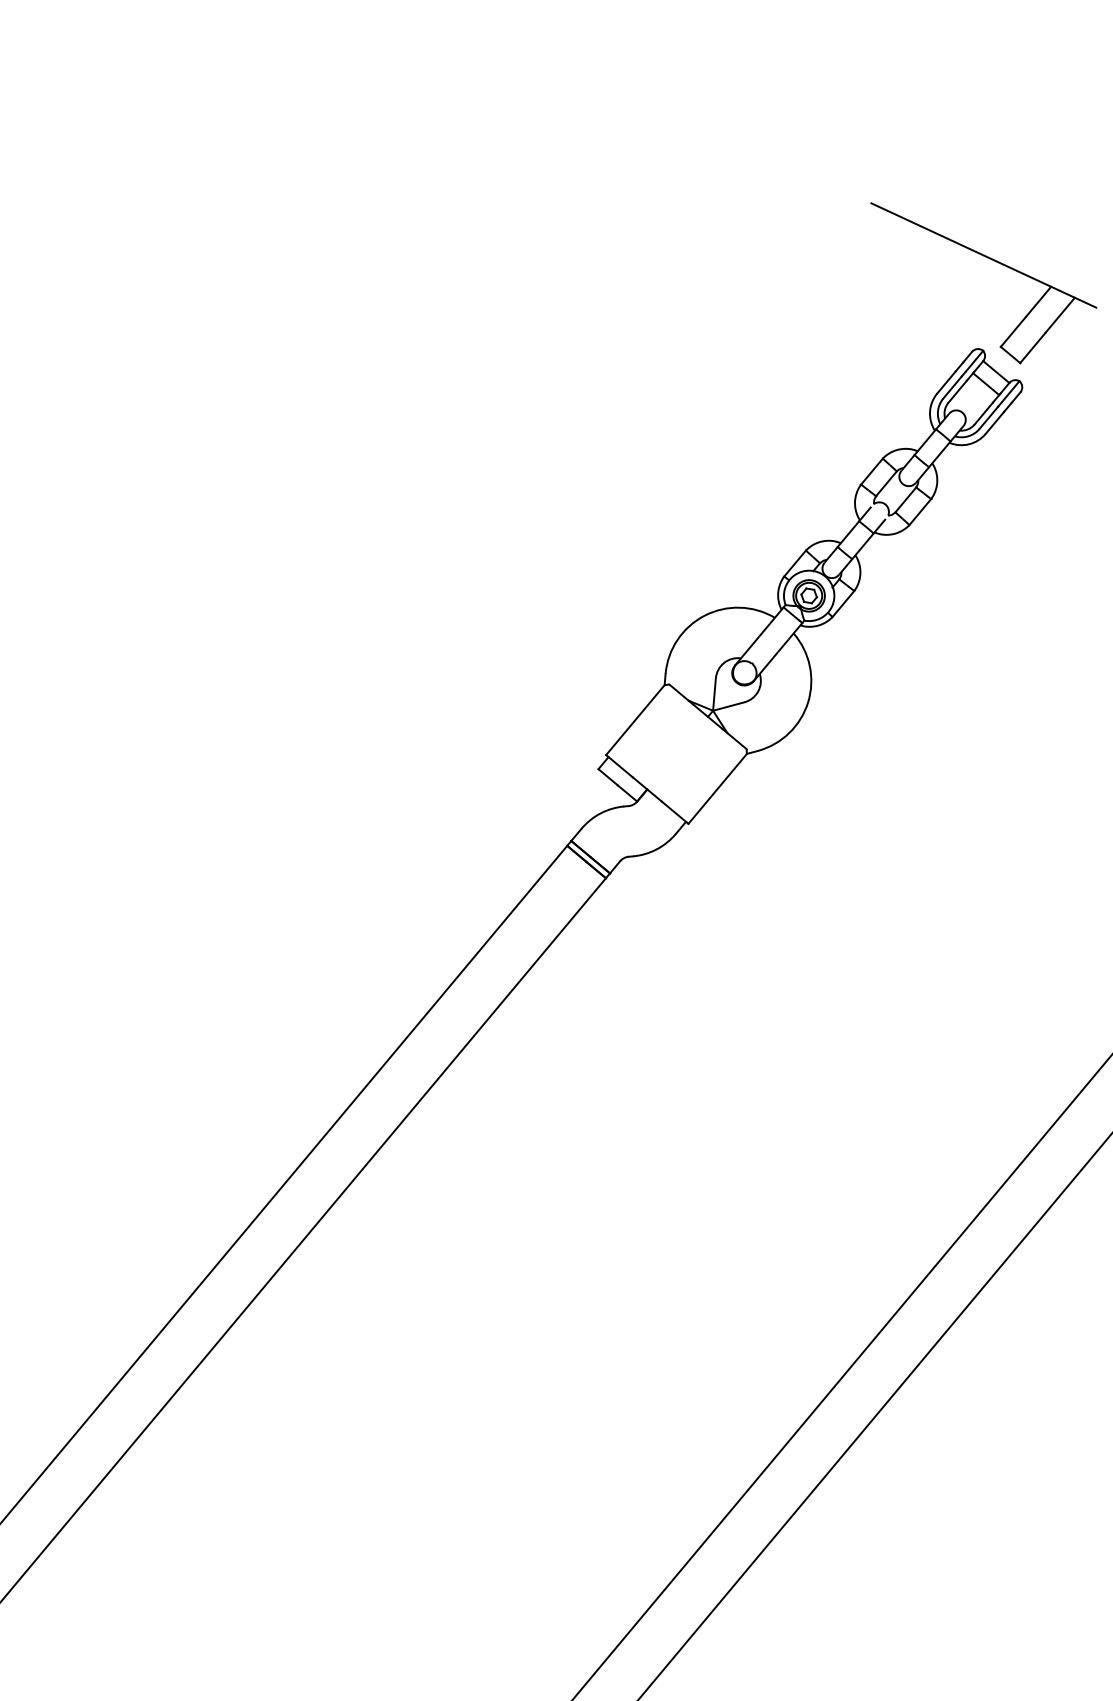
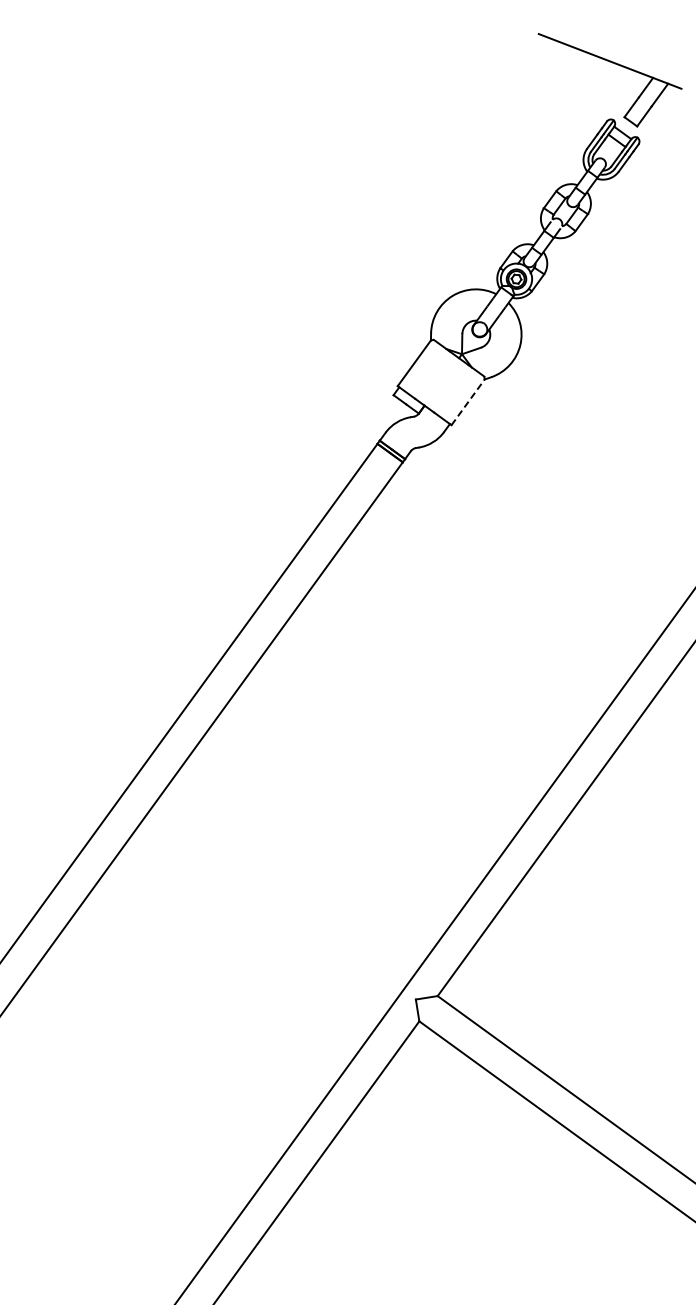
line: (718, 787) -> (468, 401), solid -> dashed

